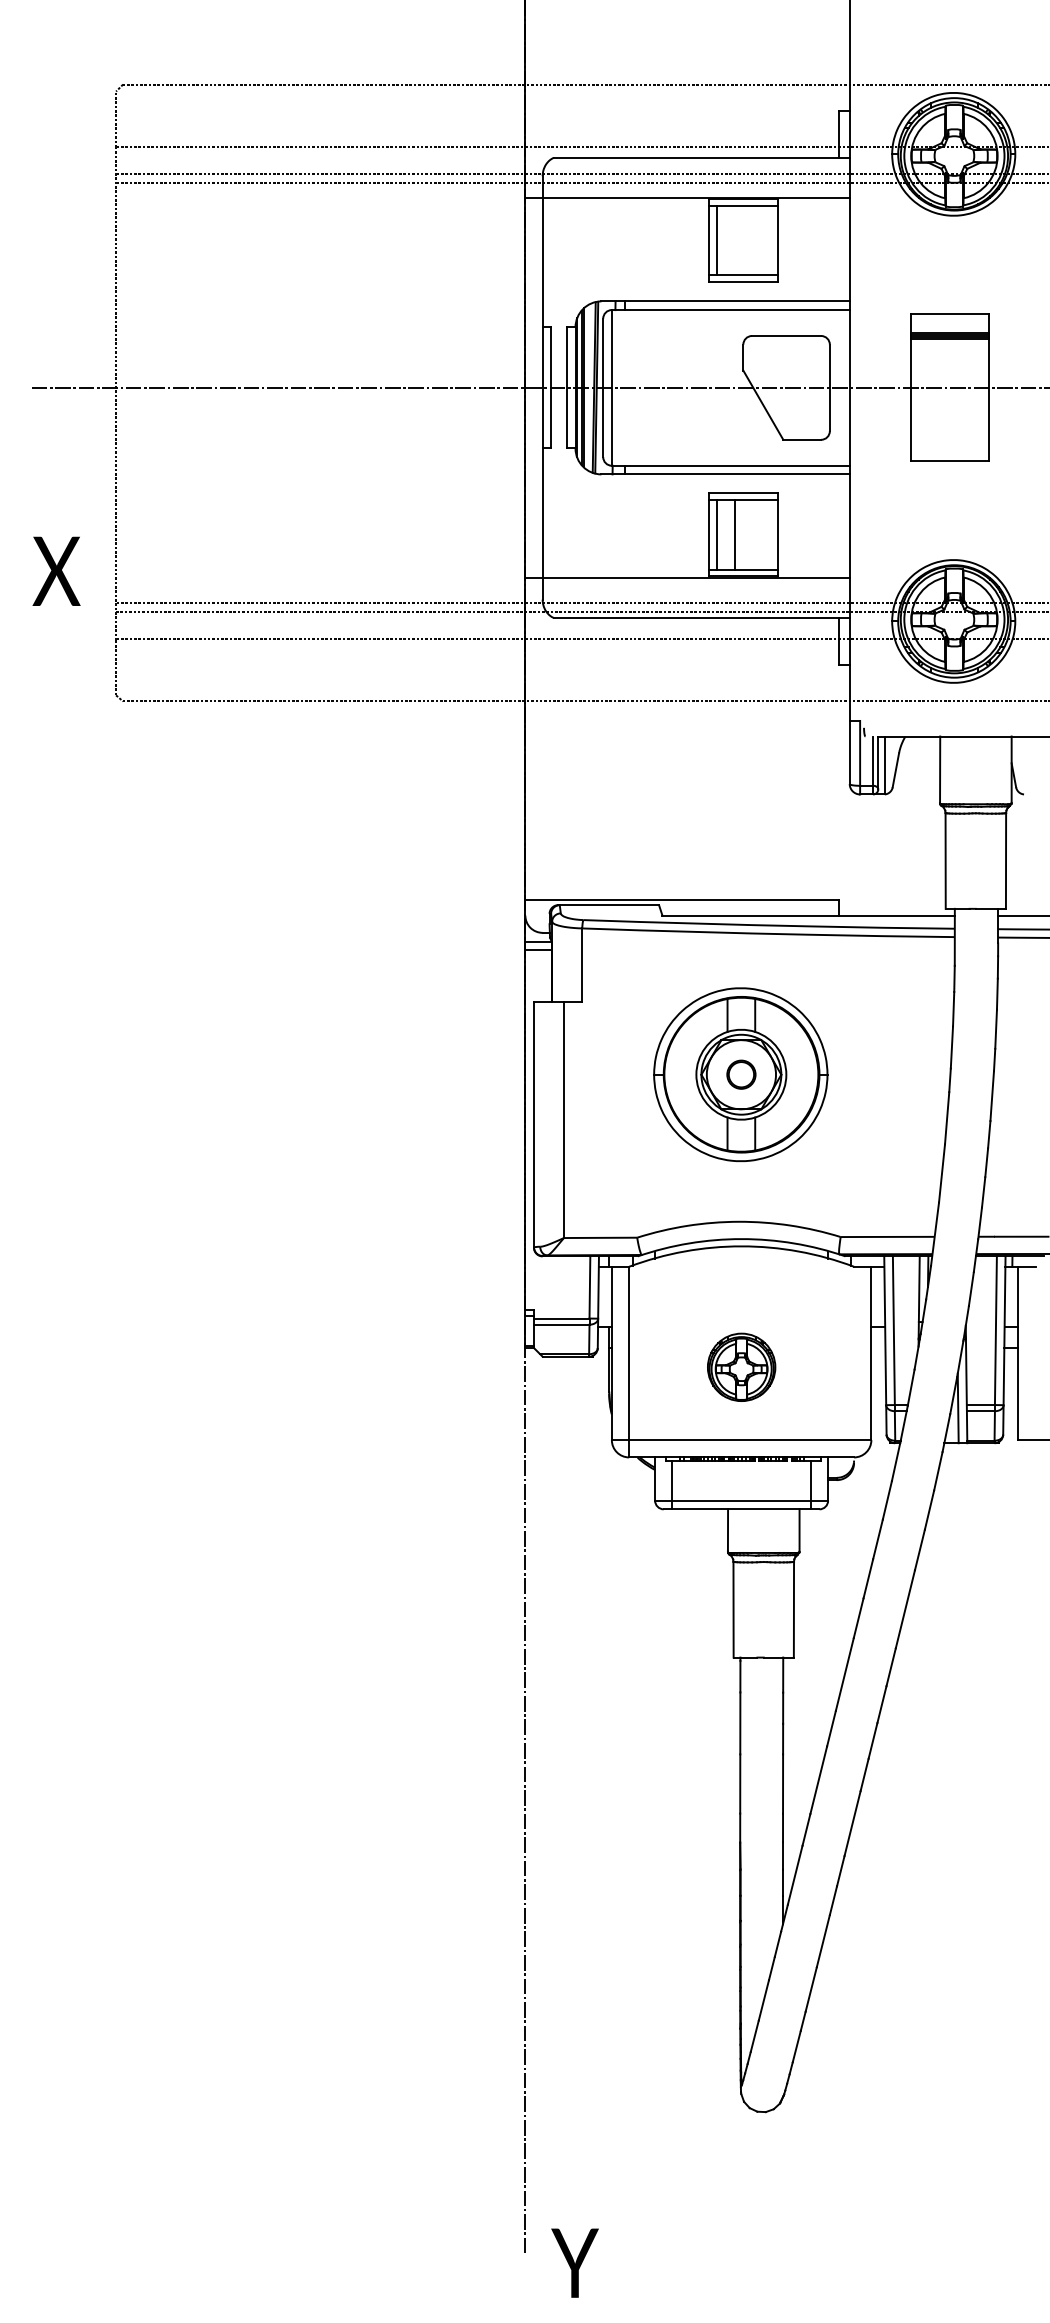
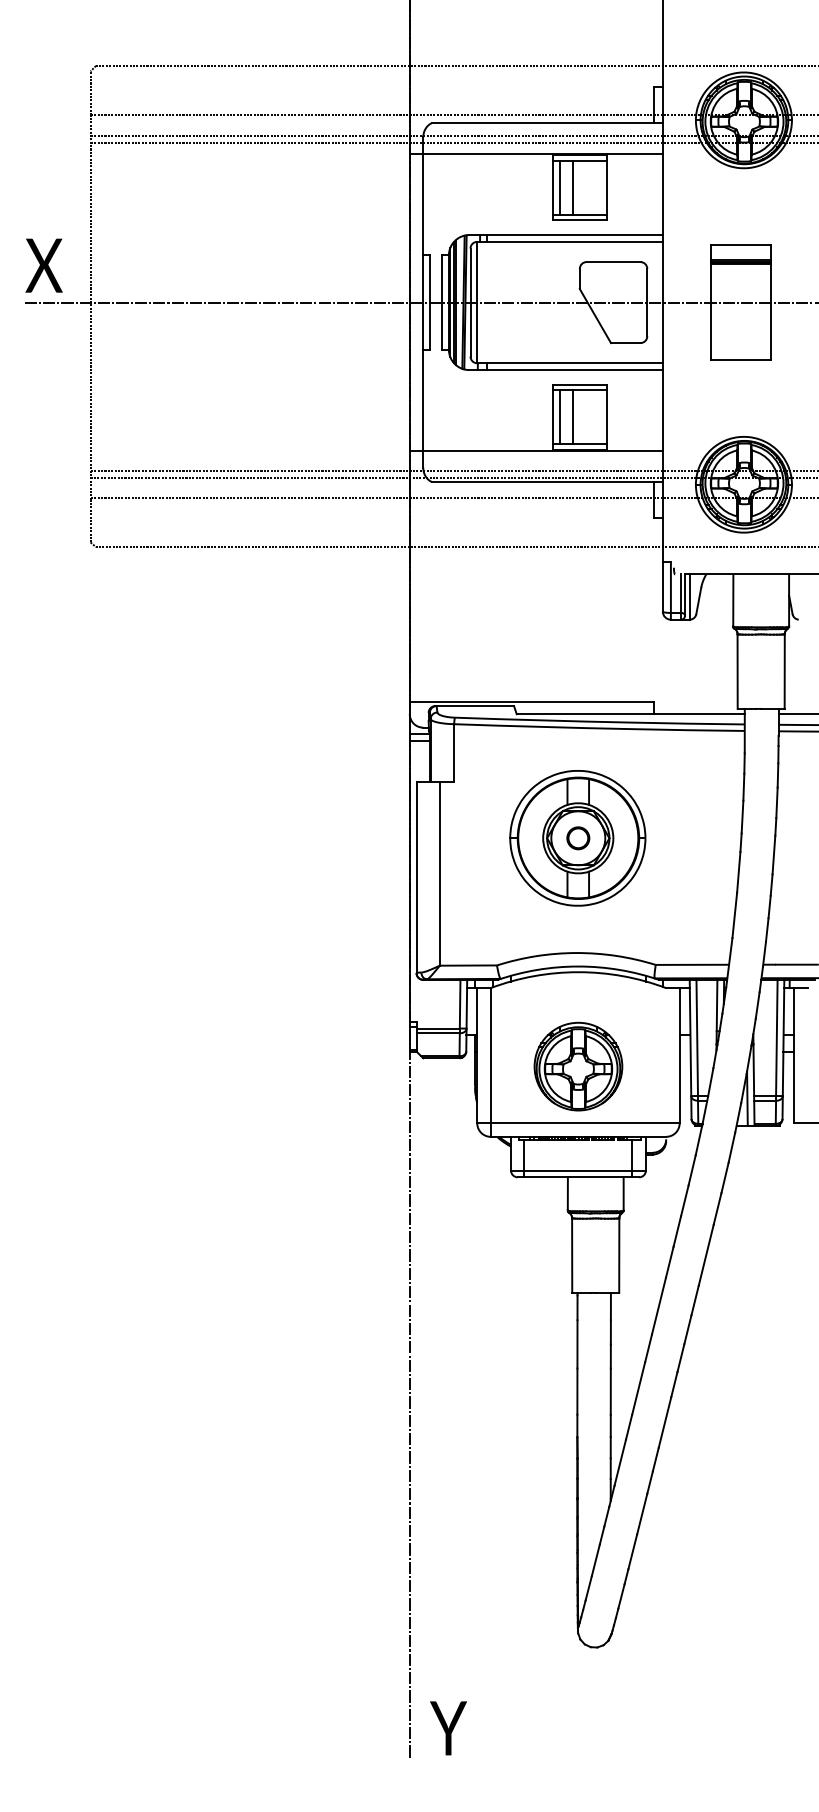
line: (735, 240) -> (573, 187), added
text: (55, 571) -> (43, 265), moved
part: (741, 1367) -> (578, 1066), size x1.67
text: (574, 2263) -> (448, 1728), moved

